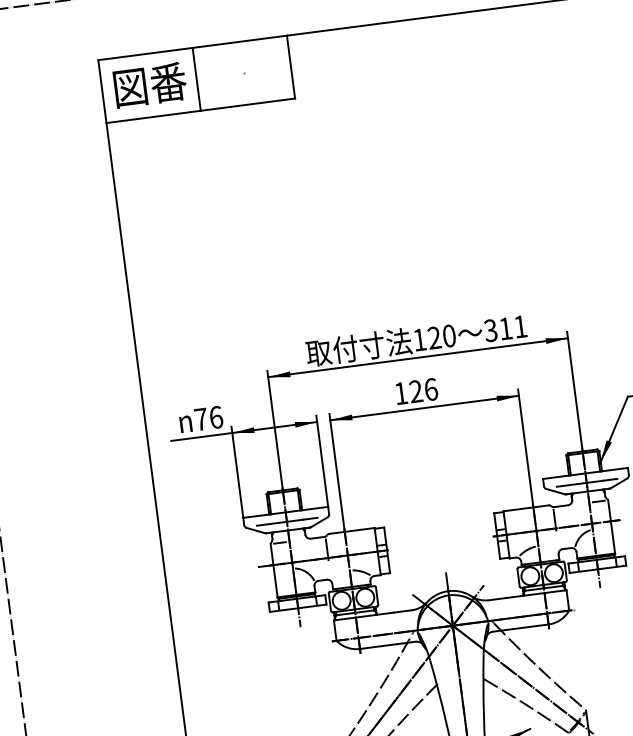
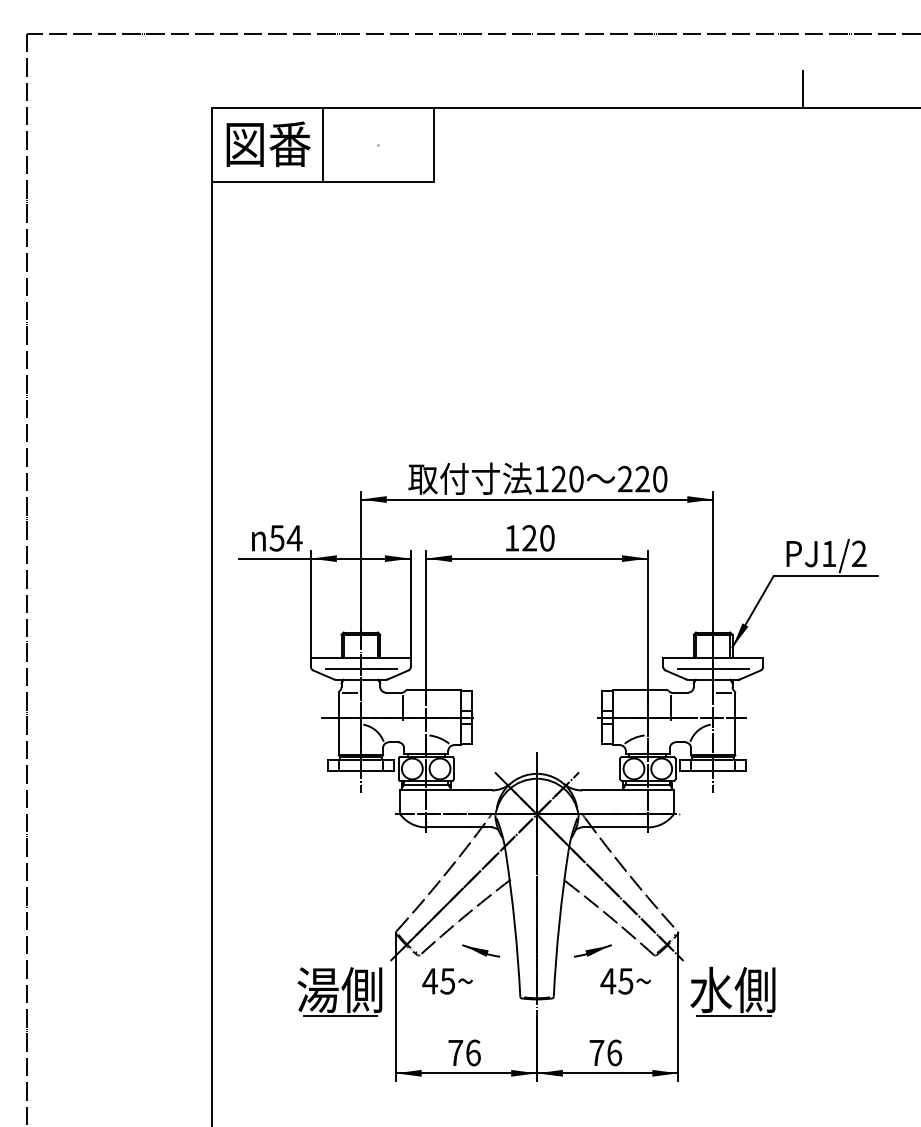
text: (505, 328) -> (642, 478), 311 -> 220
text: (431, 389) -> (547, 538), 126 -> 120
text: (208, 418) -> (285, 538), 76 -> 54

